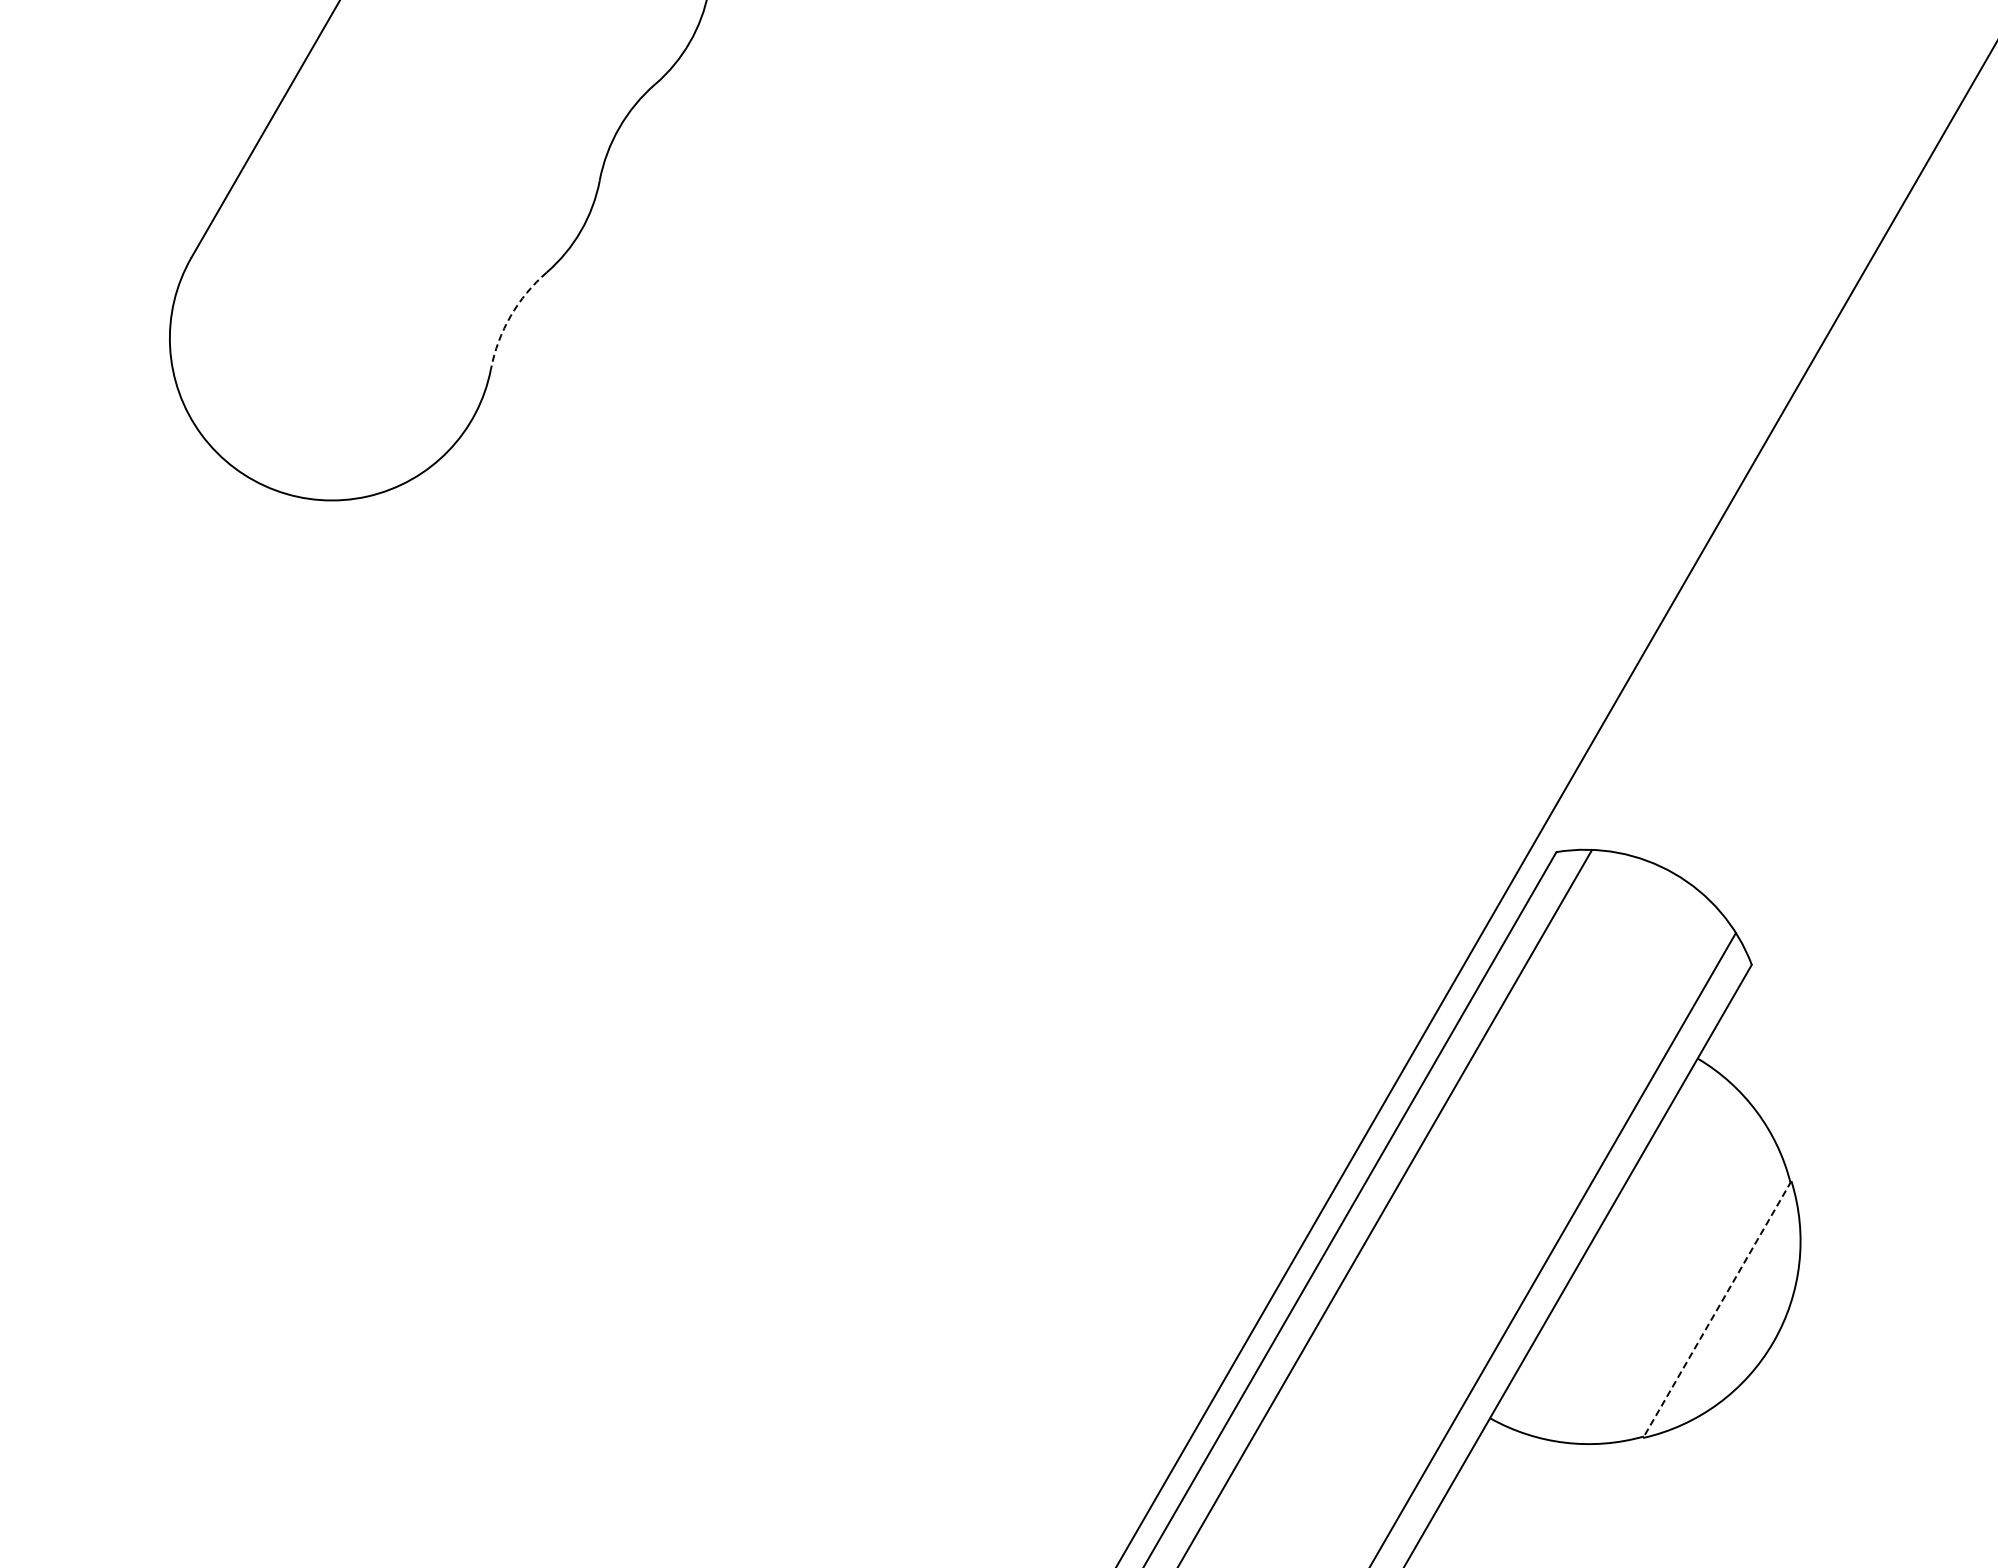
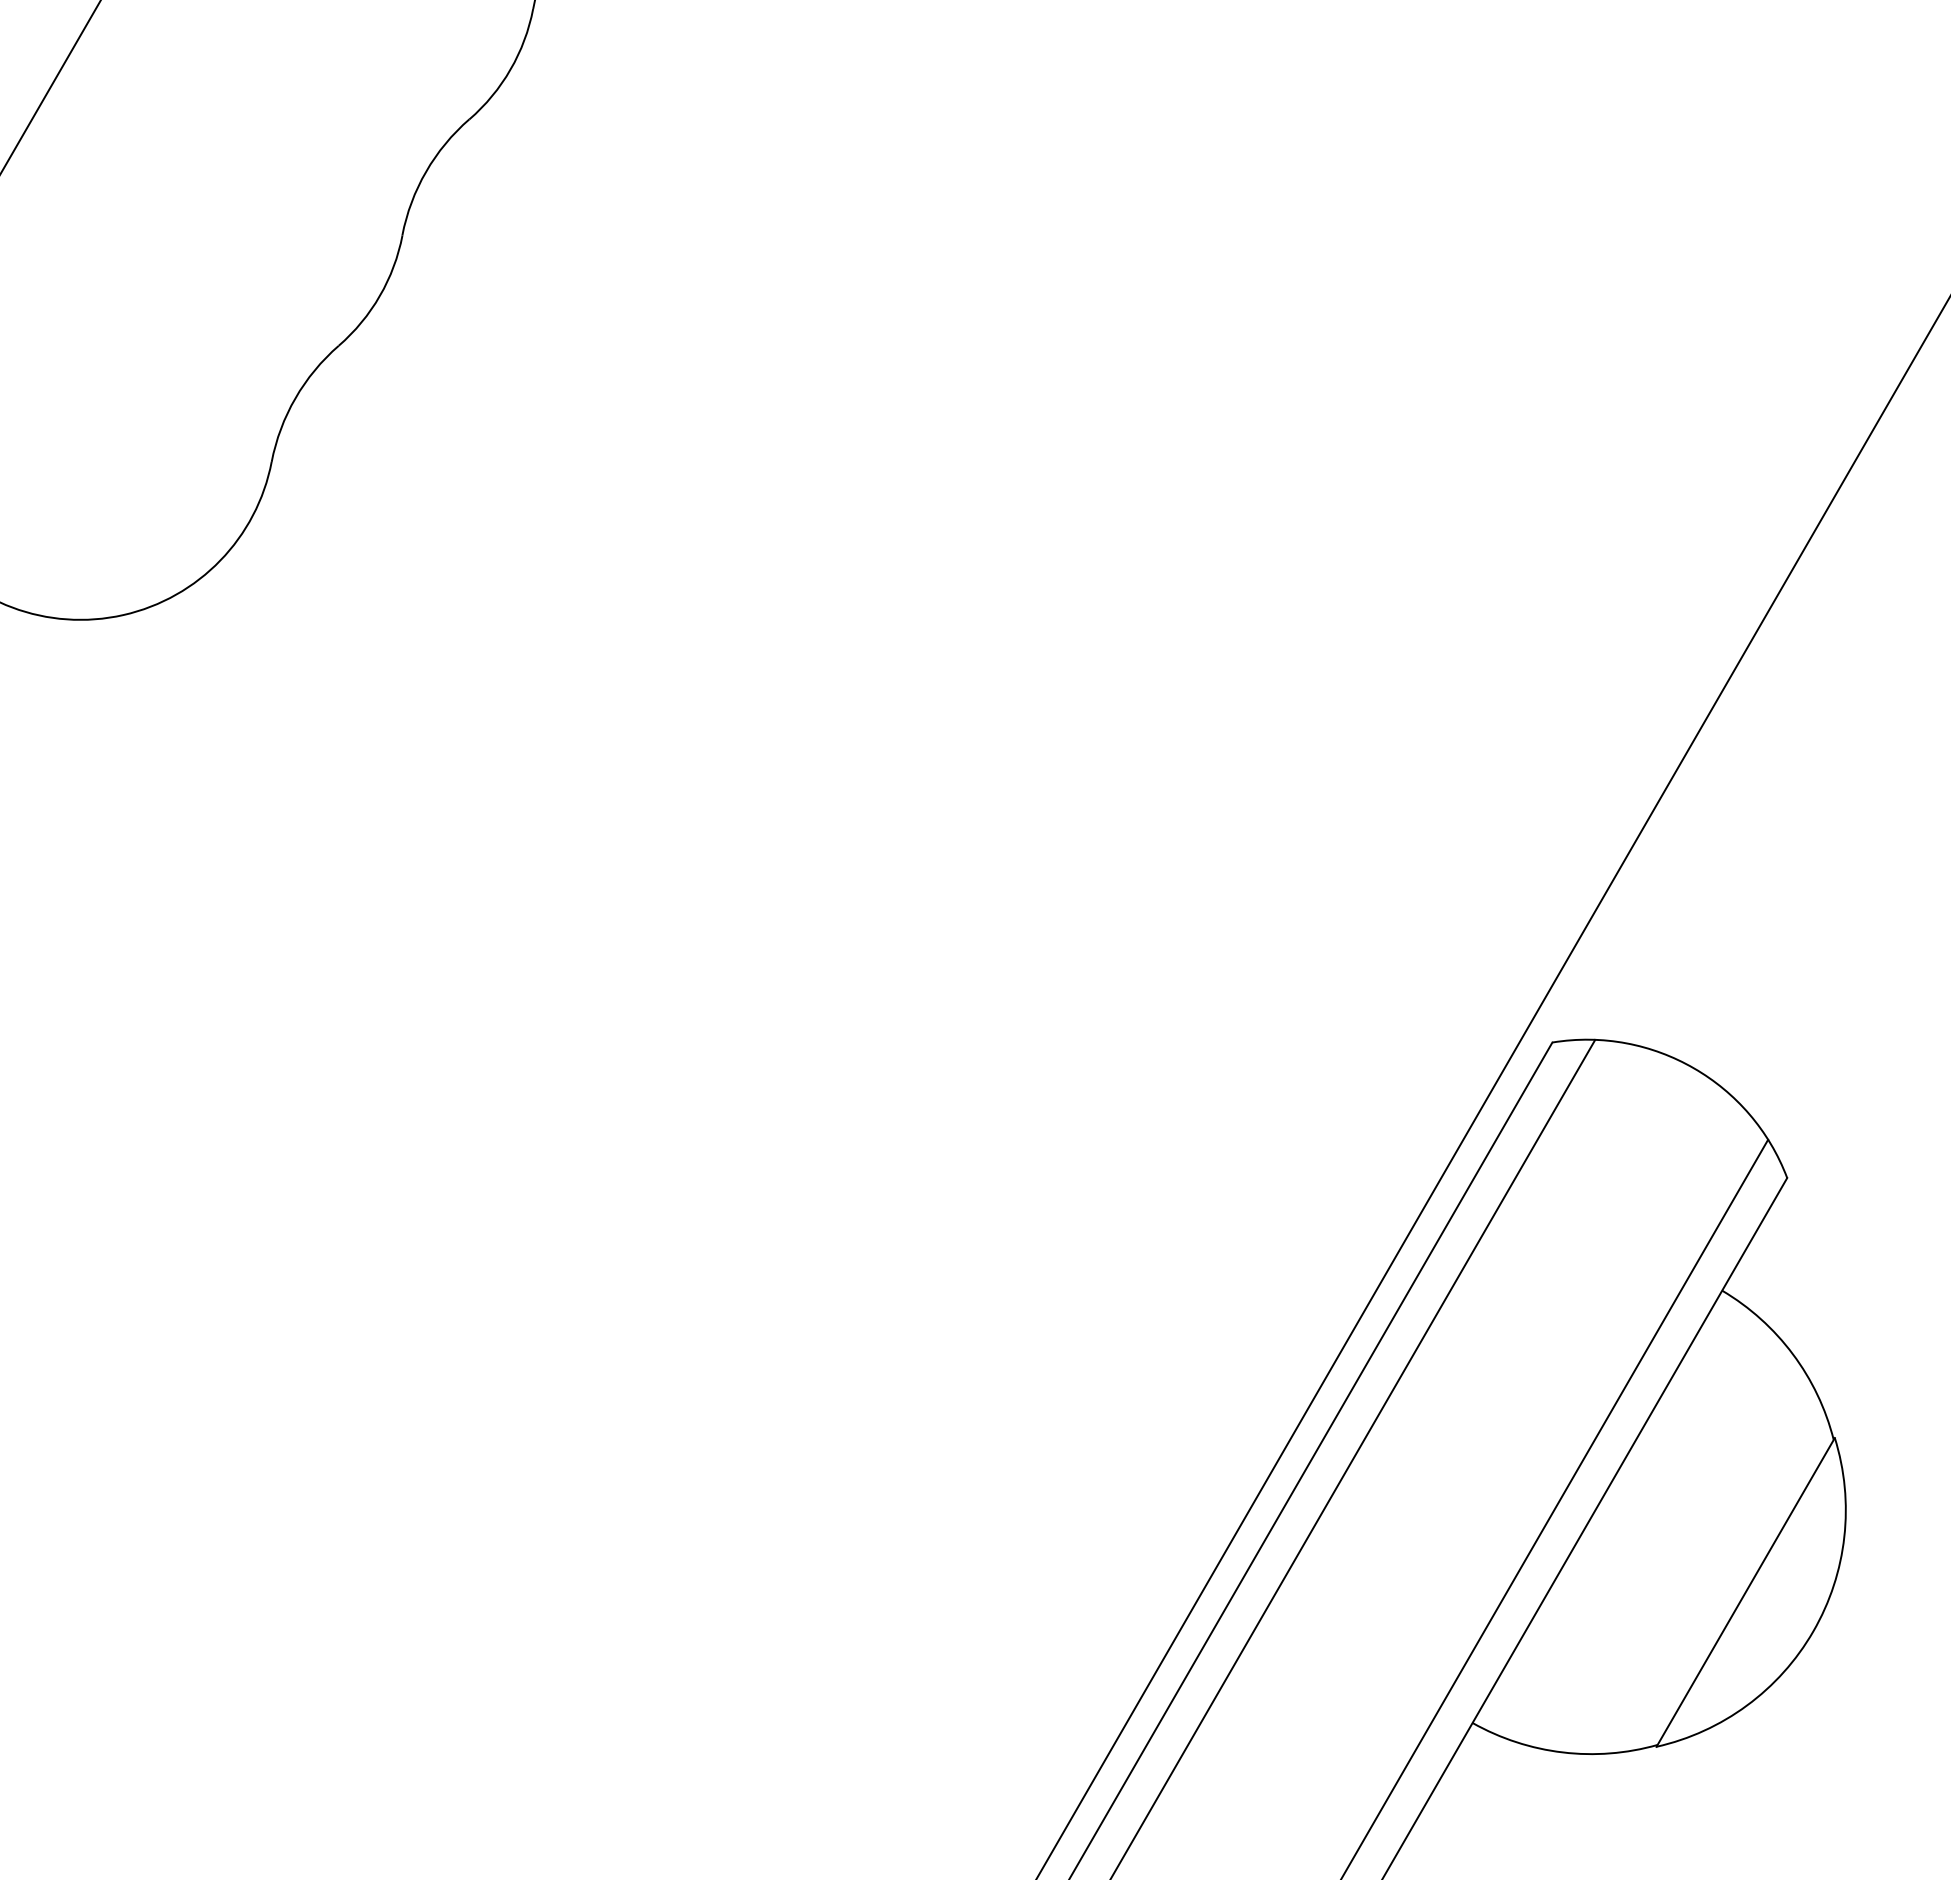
arc: (510, 316) -> (295, 398), dashed -> solid
line: (1717, 1310) -> (1745, 1593), dashed -> solid

